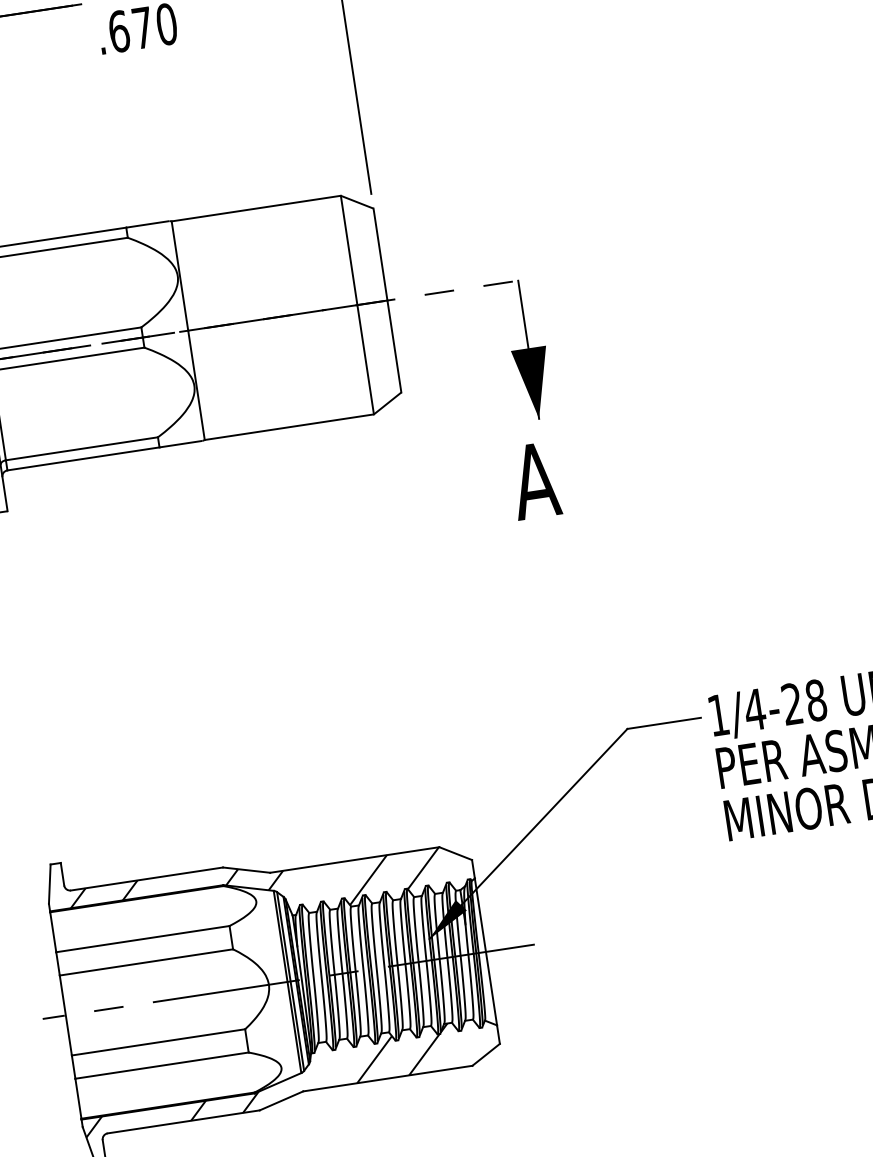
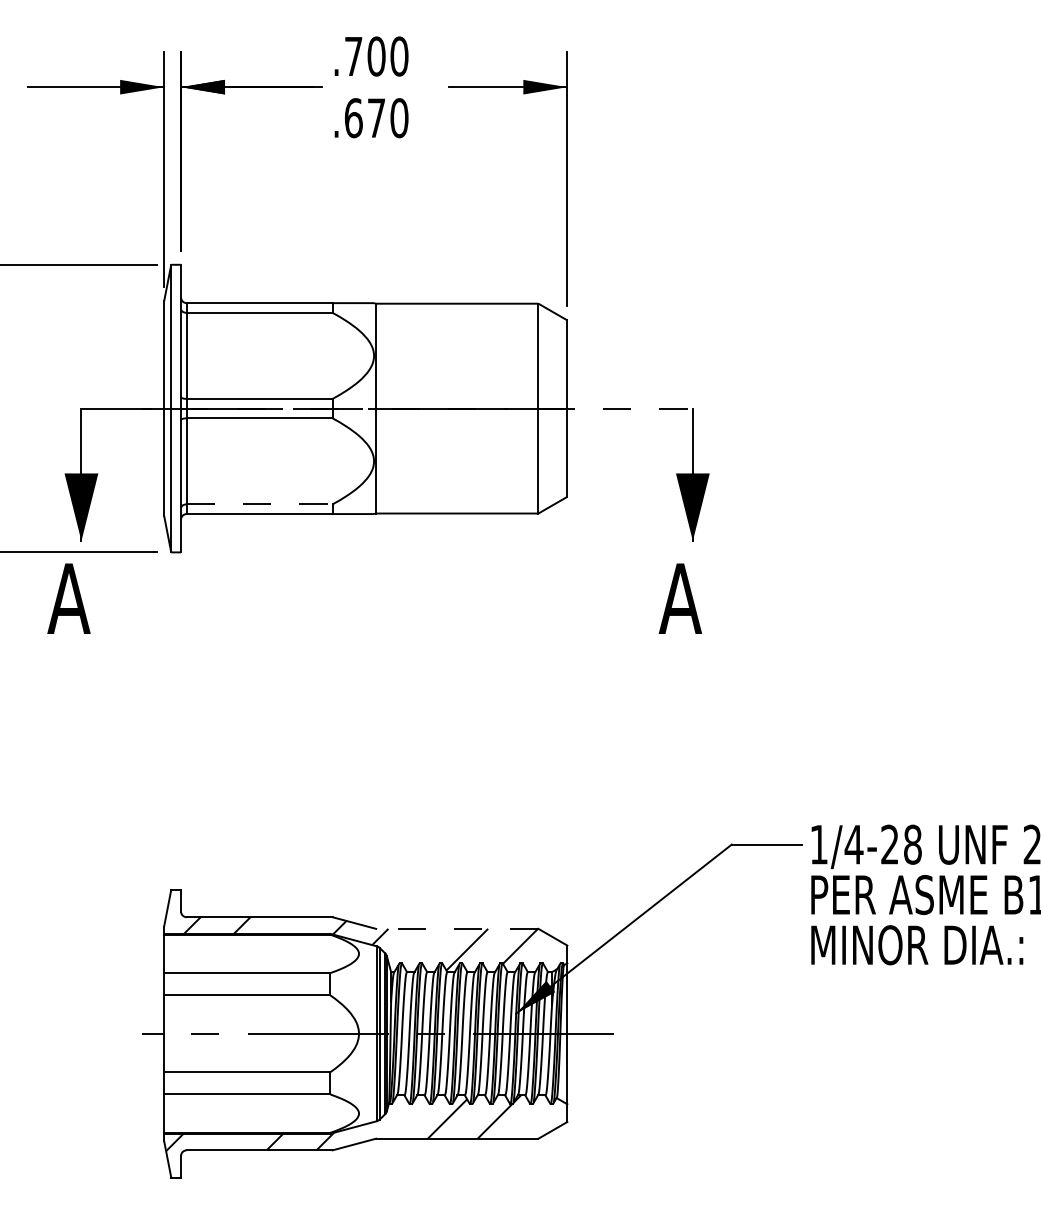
line: (81, 448) -> (259, 504), solid -> dashed
line: (353, 859) -> (456, 928), solid -> dashed

